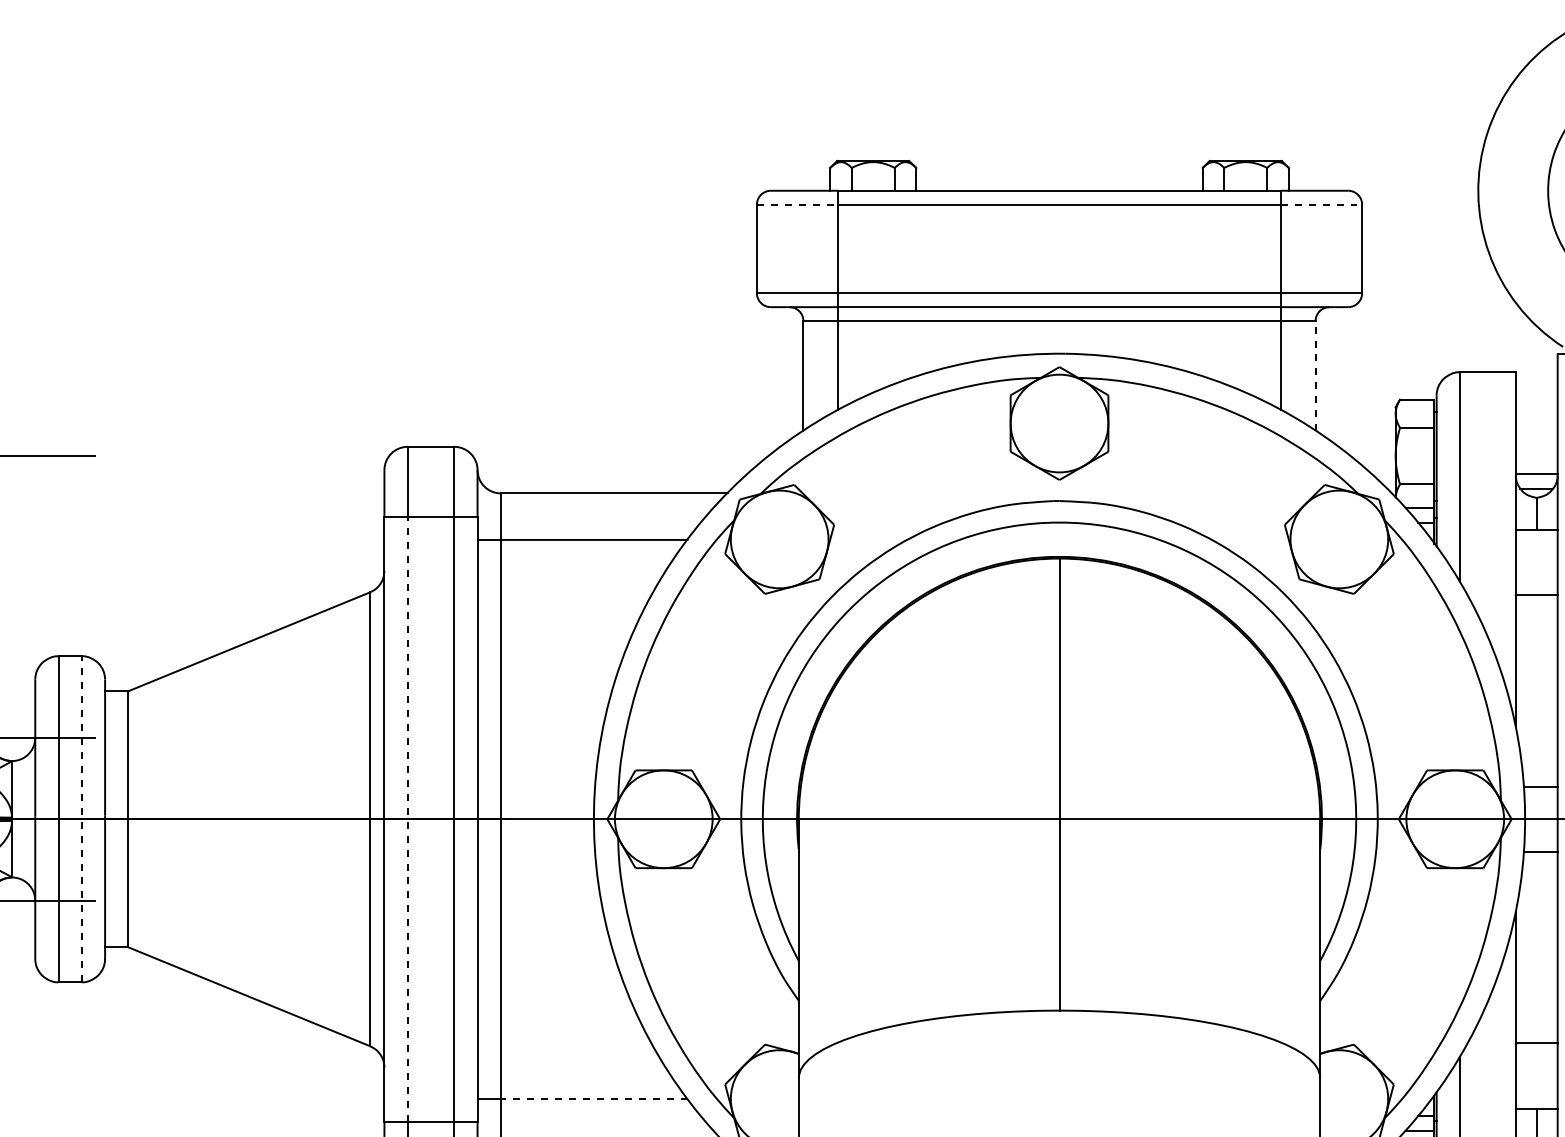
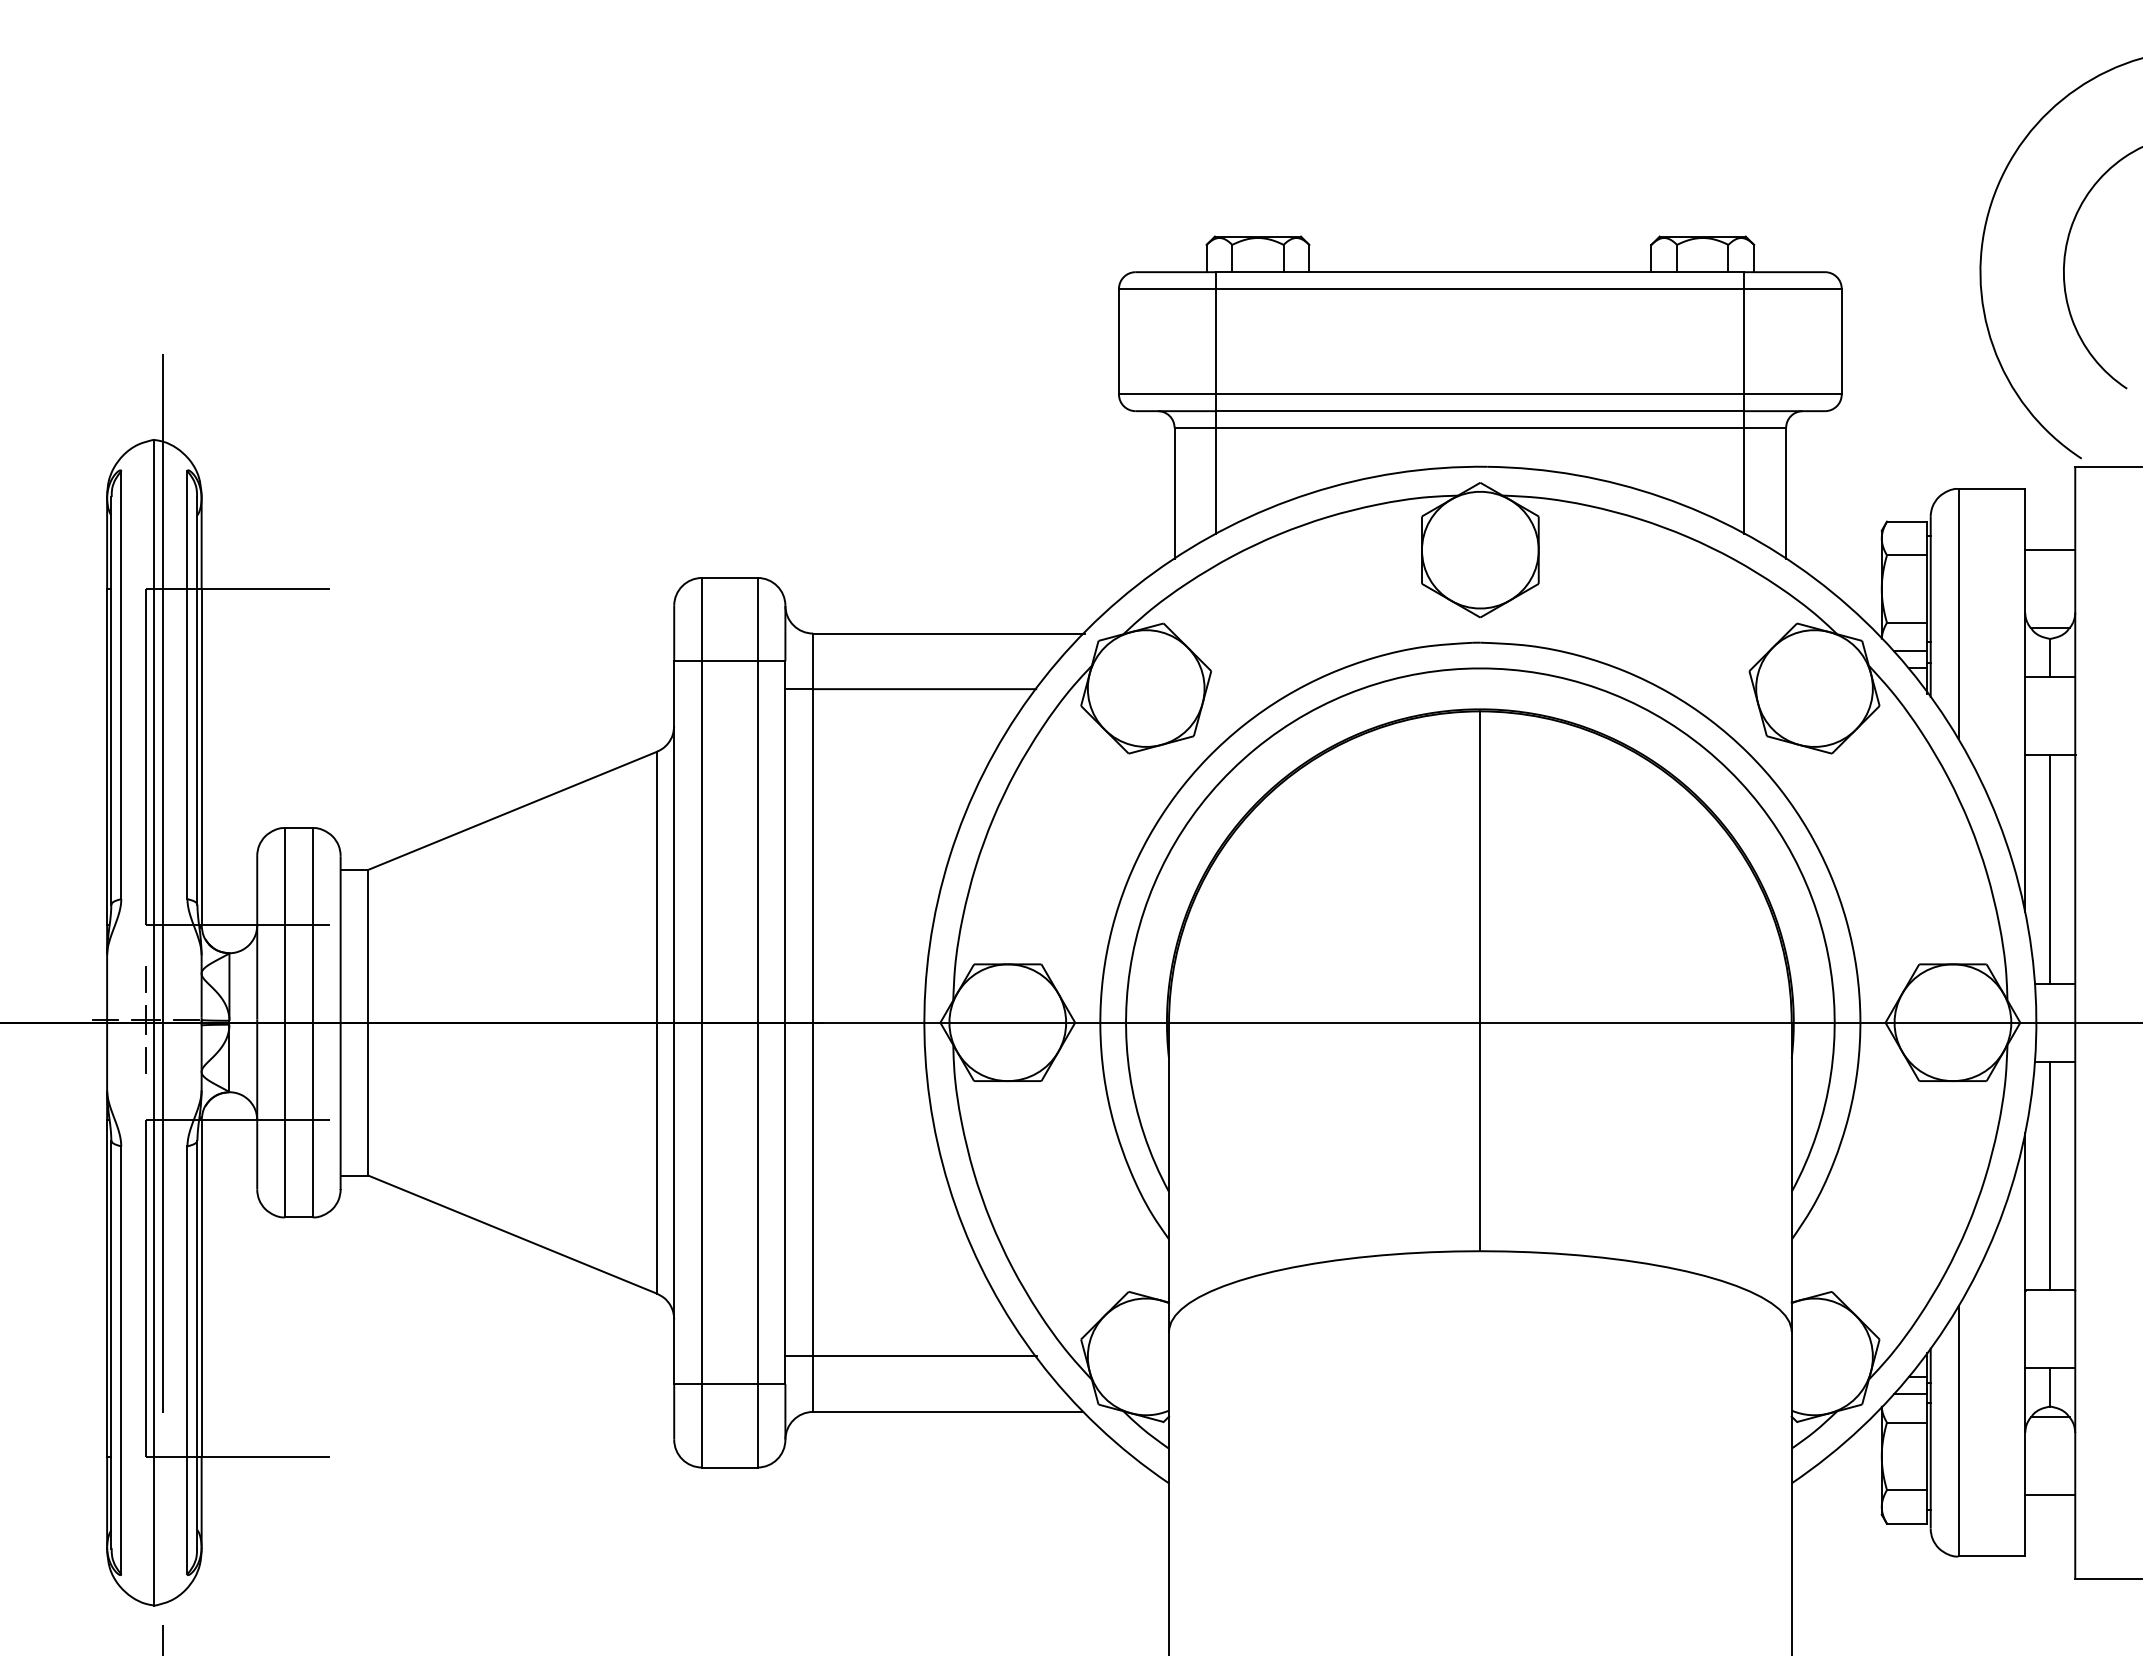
line: (797, 204) -> (1167, 288), dashed -> solid
line: (1321, 204) -> (1793, 288), dashed -> solid
line: (1315, 376) -> (1786, 493), dashed -> solid
line: (1536, 474) -> (2050, 550), moved
line: (1536, 690) -> (2050, 869), added
line: (81, 819) -> (312, 1022), dashed -> solid
line: (408, 819) -> (702, 1022), dashed -> solid
line: (1536, 947) -> (2050, 1175), added
line: (594, 1098) -> (924, 1356), dashed -> solid

